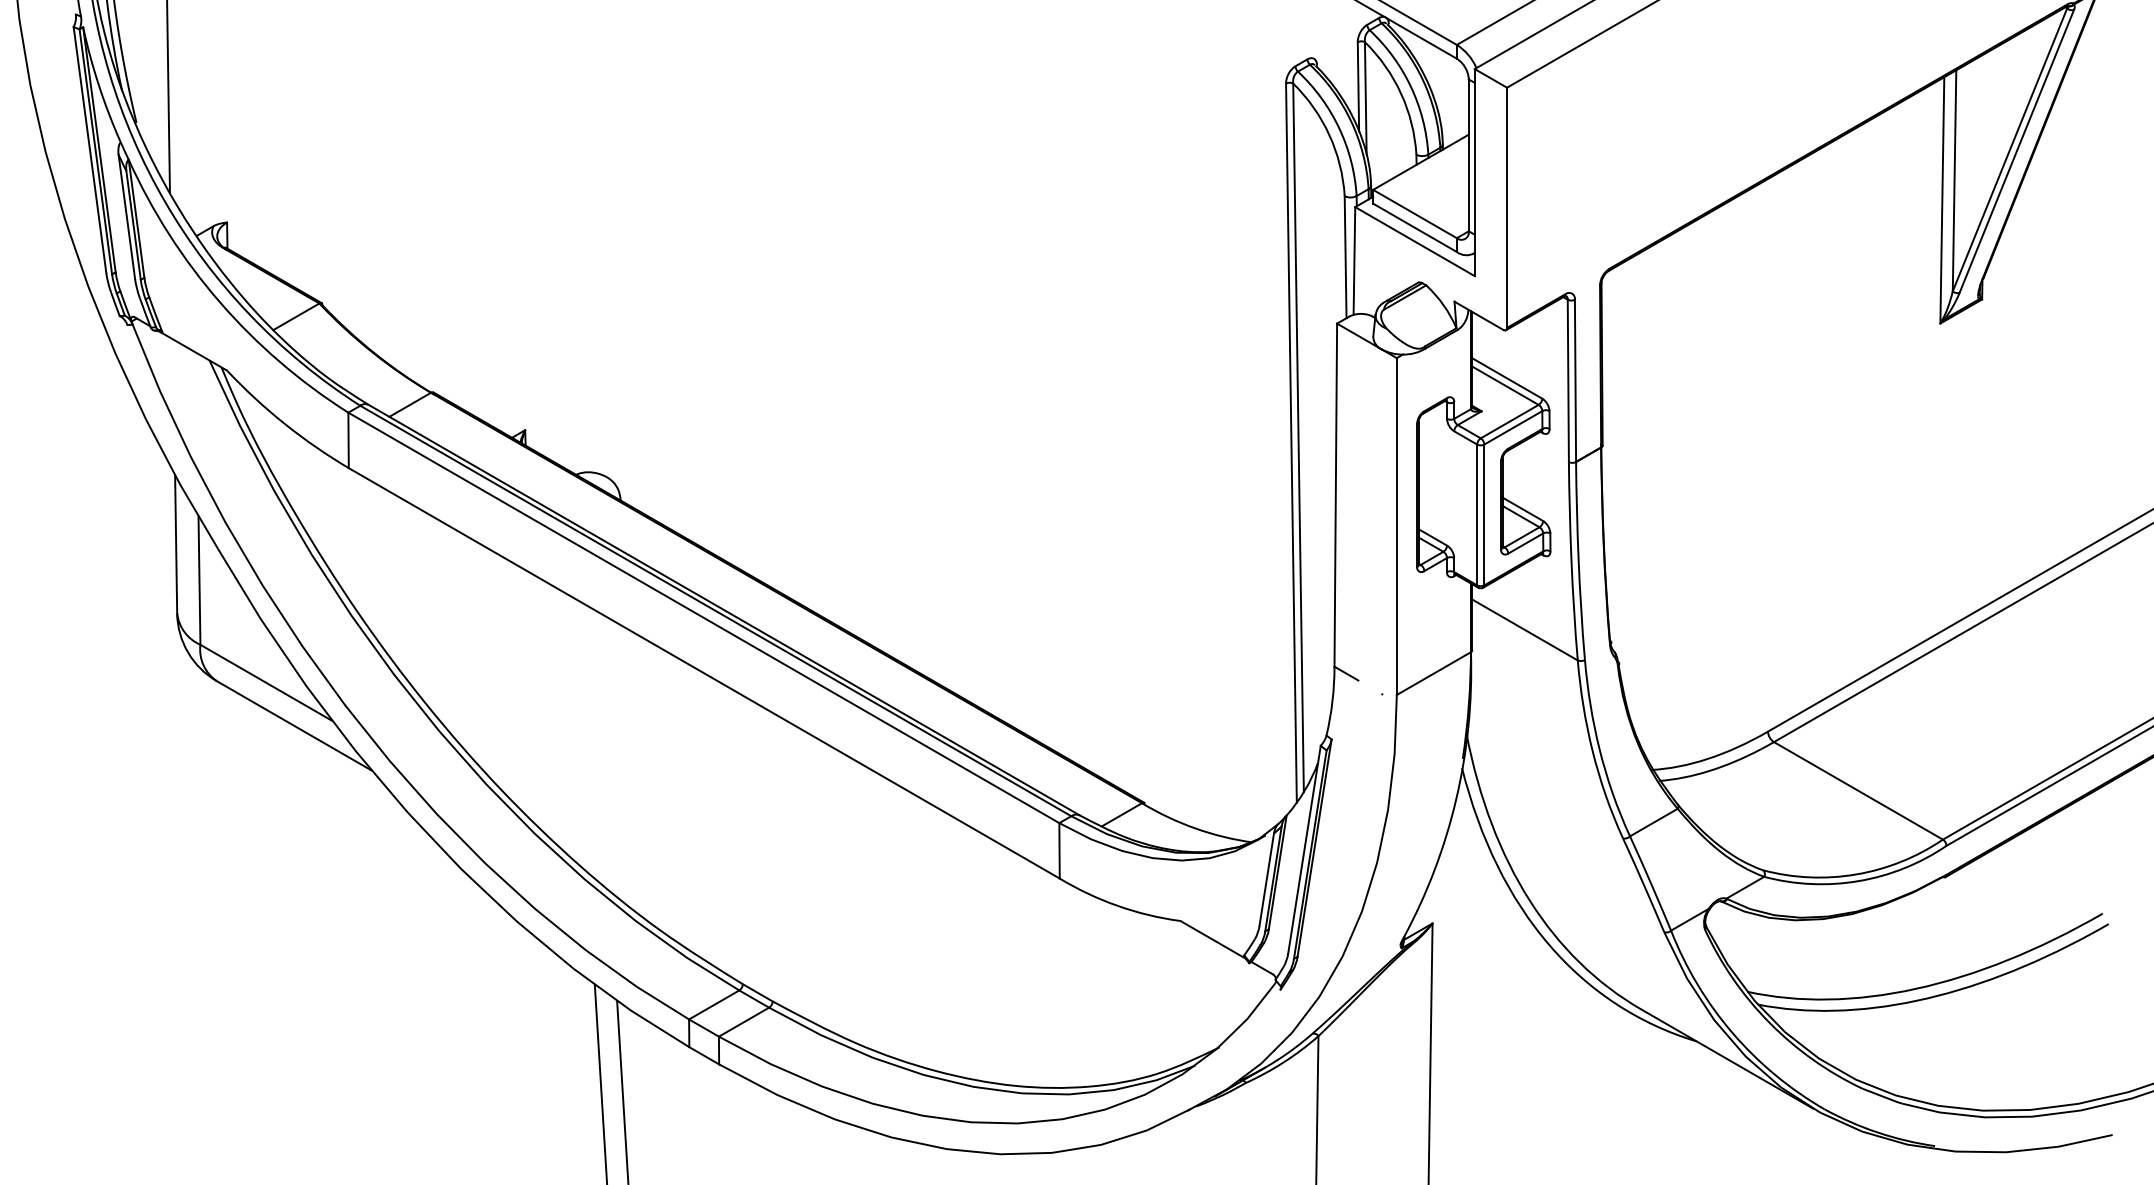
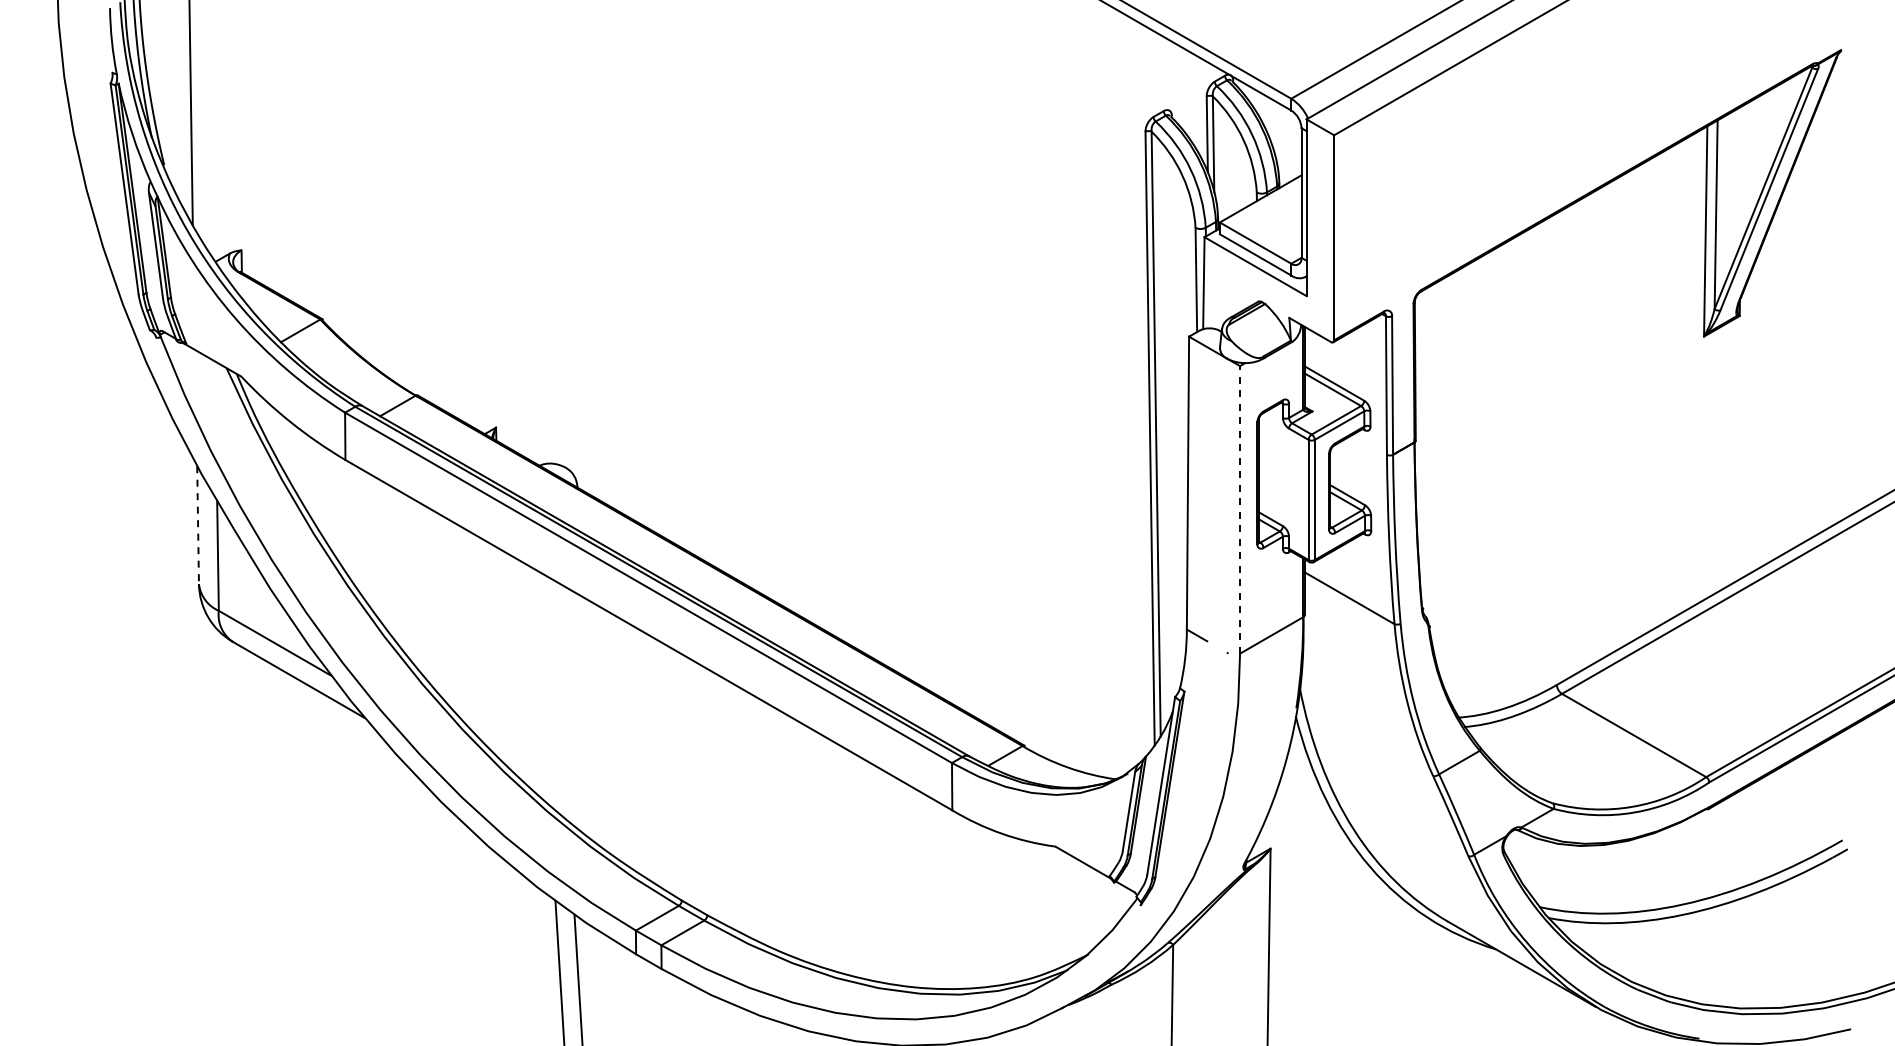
line: (1397, 526) -> (1240, 509), solid -> dashed
line: (176, 544) -> (198, 525), solid -> dashed

